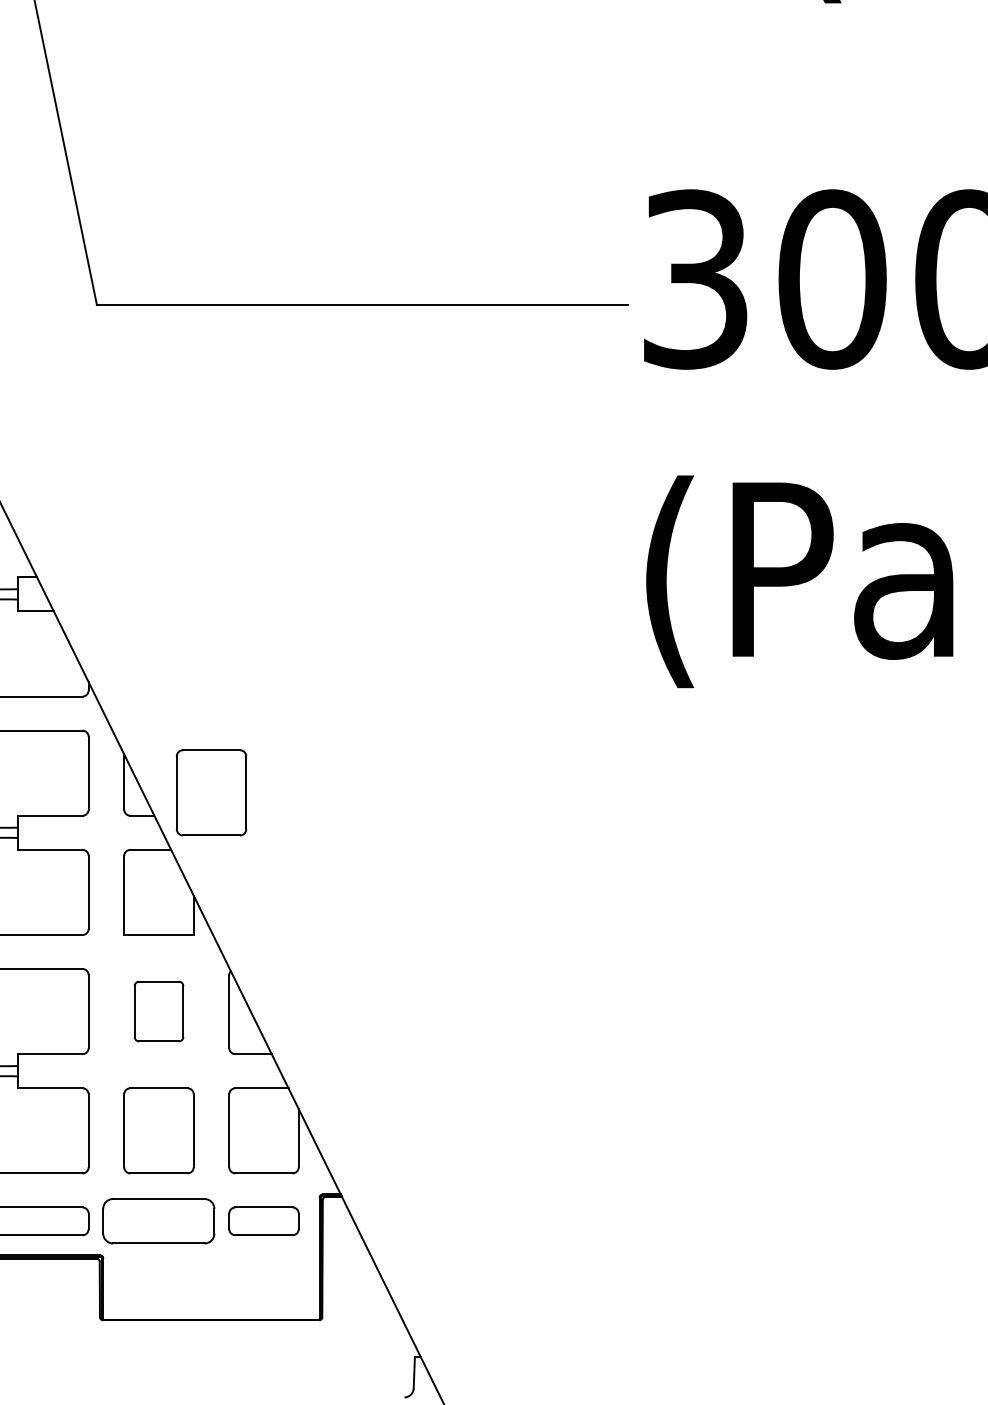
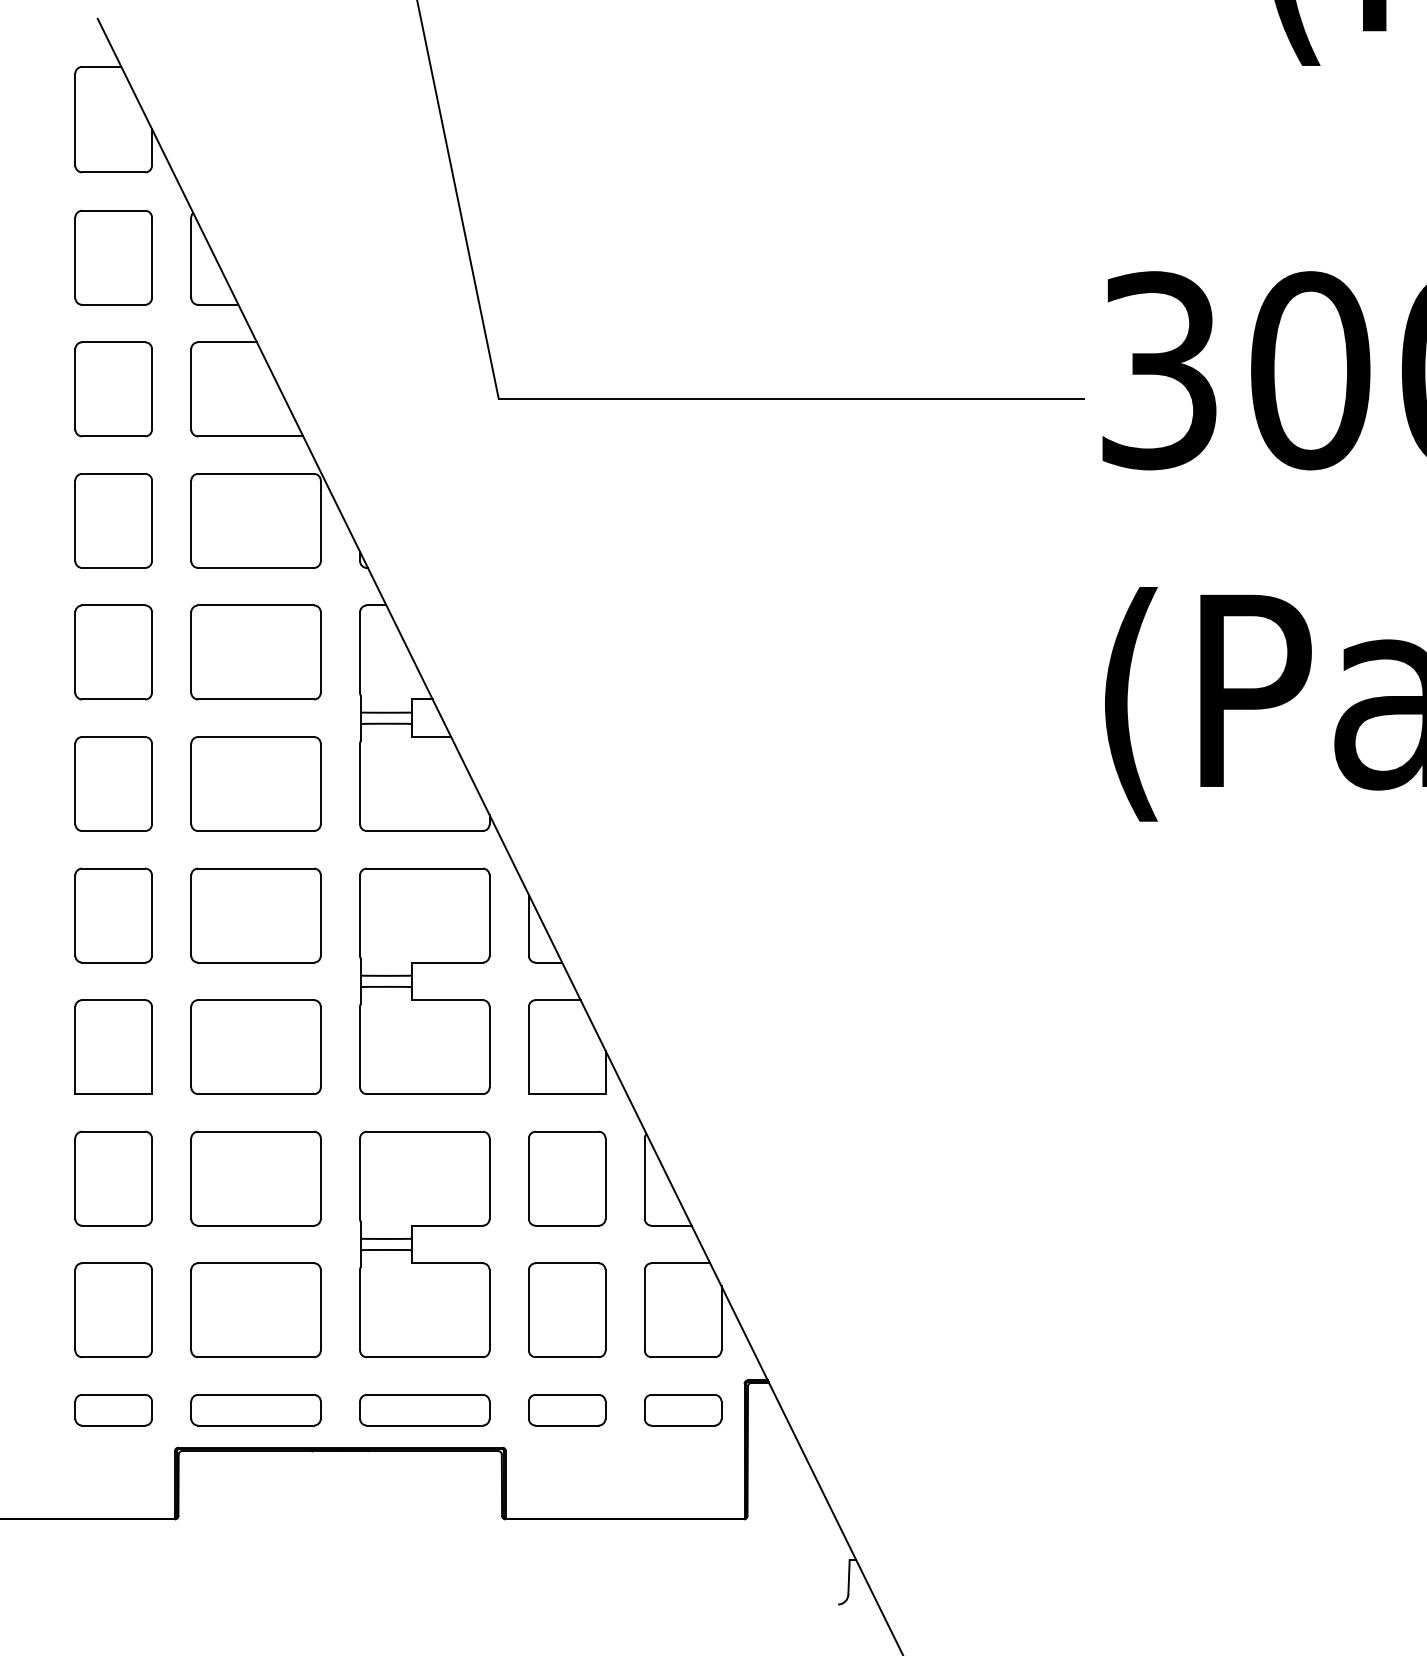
part: (211, 793) -> (625, 937), removed
part: (159, 1011) -> (567, 1178), size x1.43
part: (159, 1221) -> (567, 1410), size x0.62

